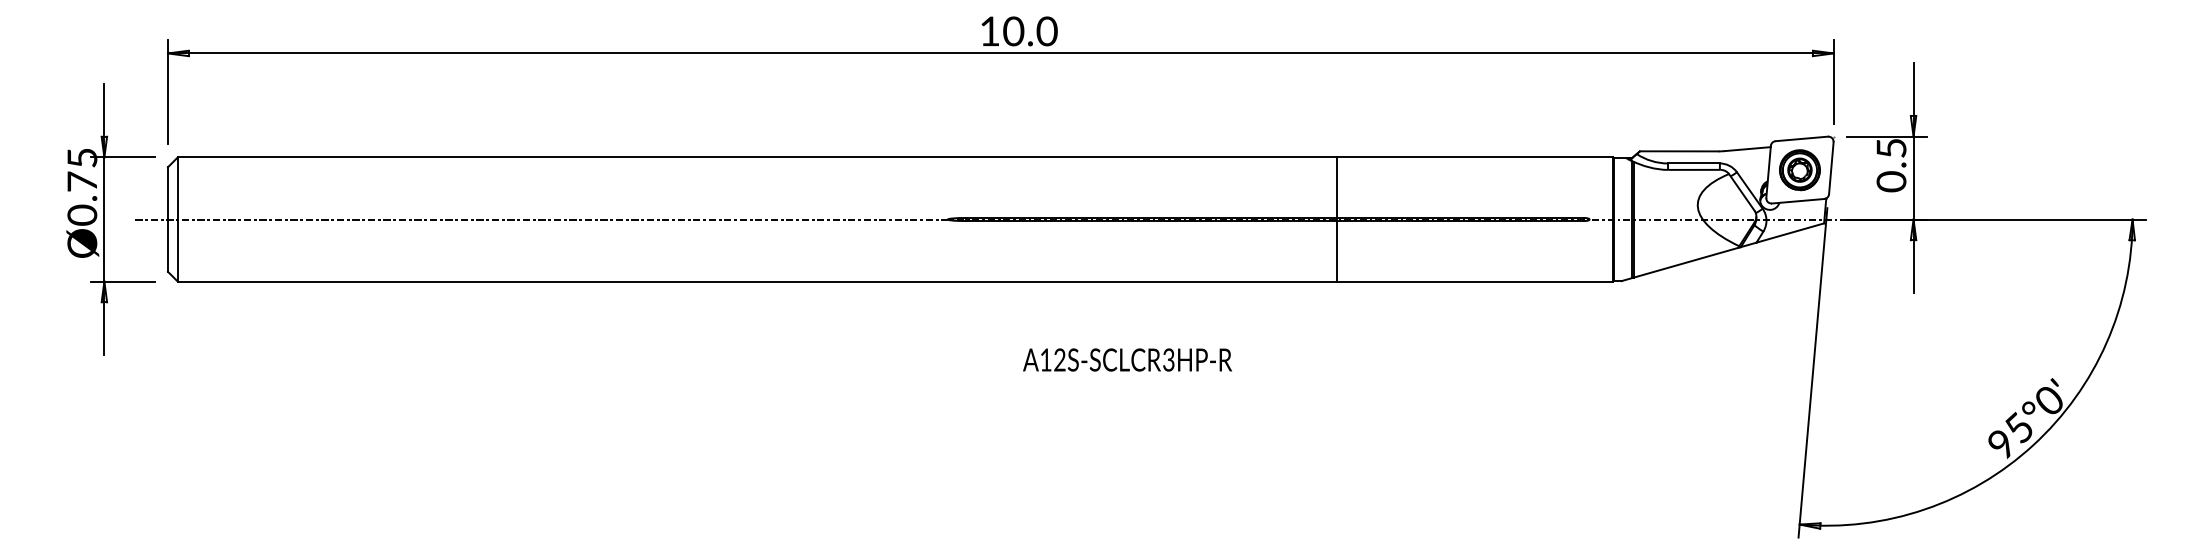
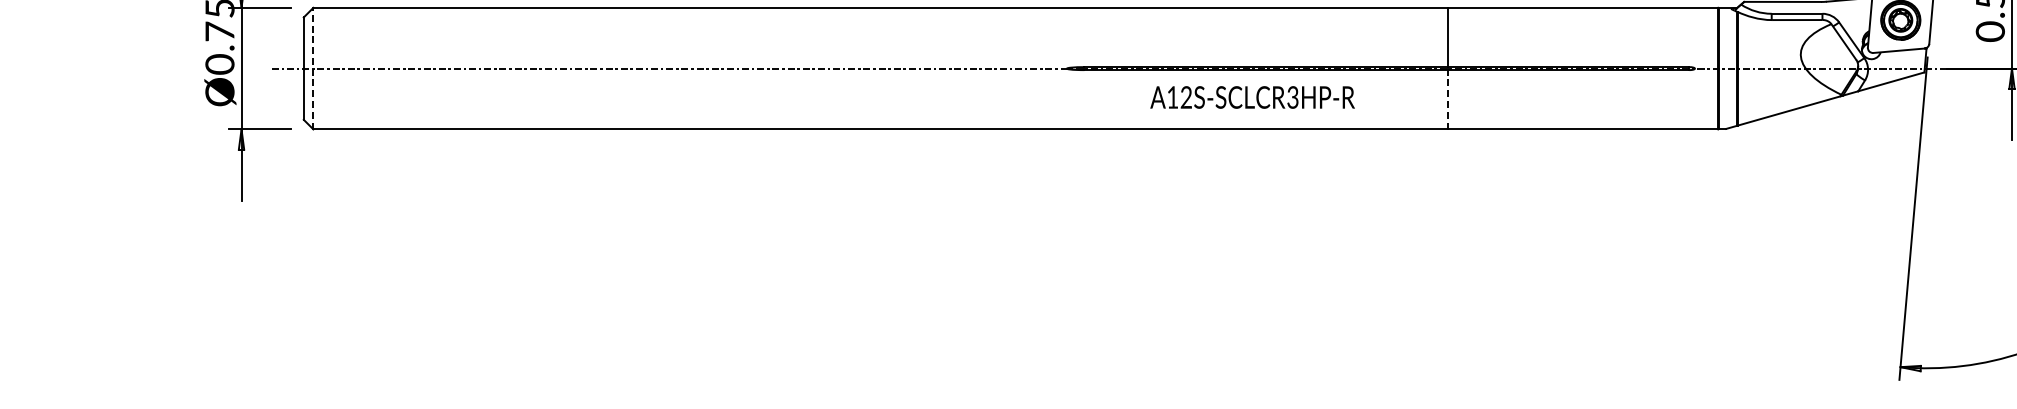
line: (177, 219) -> (313, 68), solid -> dashed
line: (1336, 250) -> (1447, 98), solid -> dashed
text: (1127, 359) -> (1252, 96), moved

